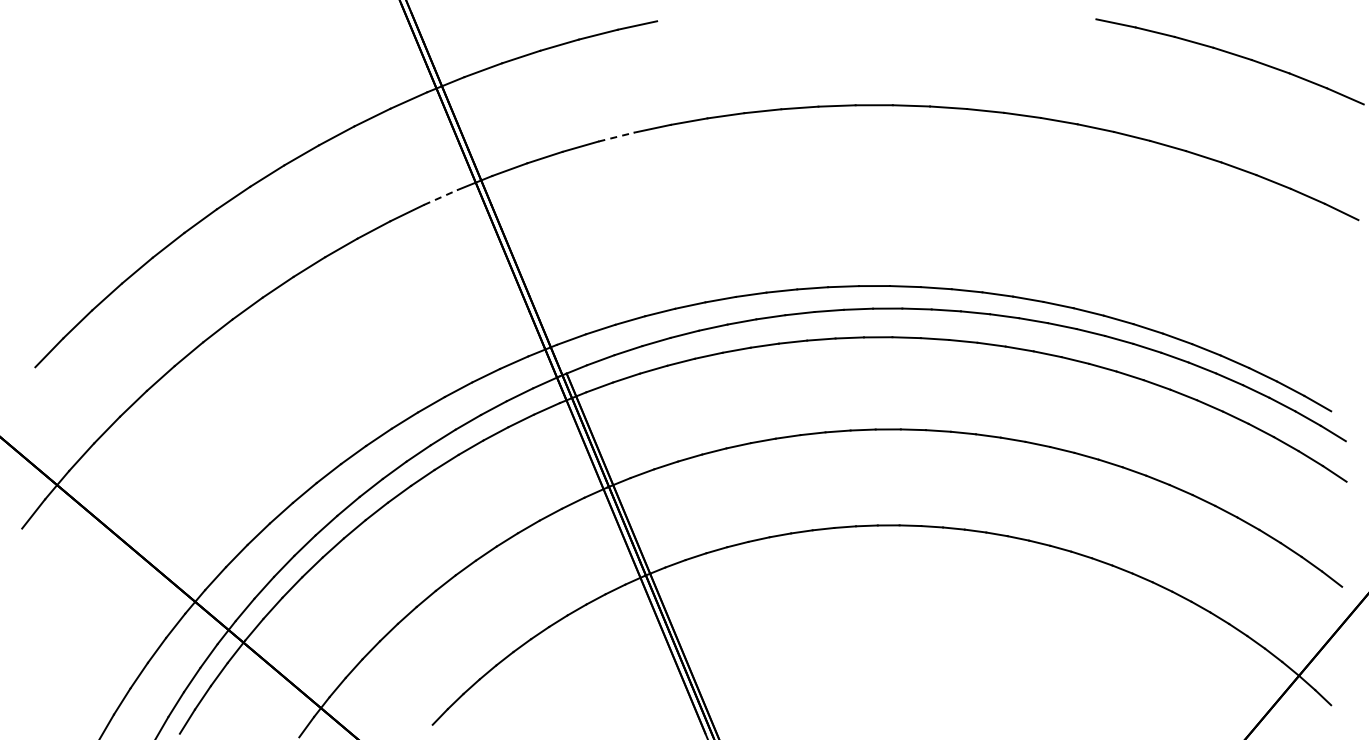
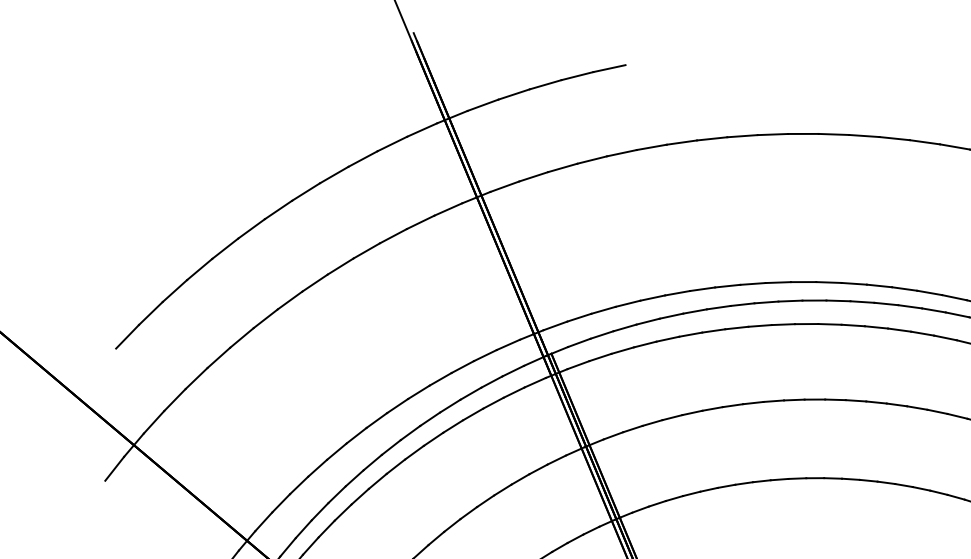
line: (616, 137) -> (592, 160), dashed -> solid
line: (440, 197) -> (448, 209), dashed -> solid

